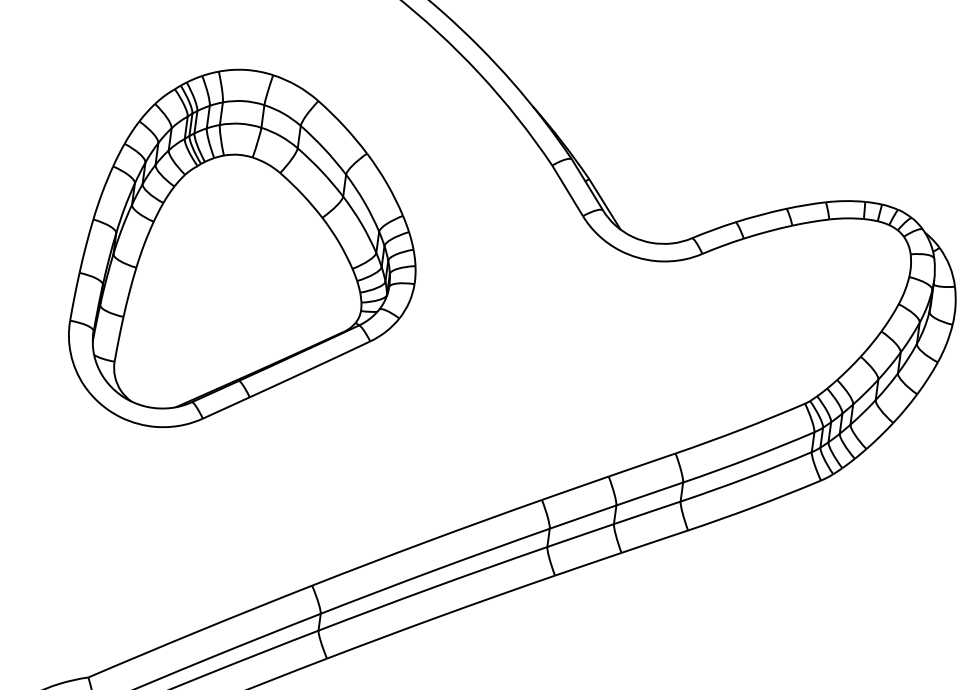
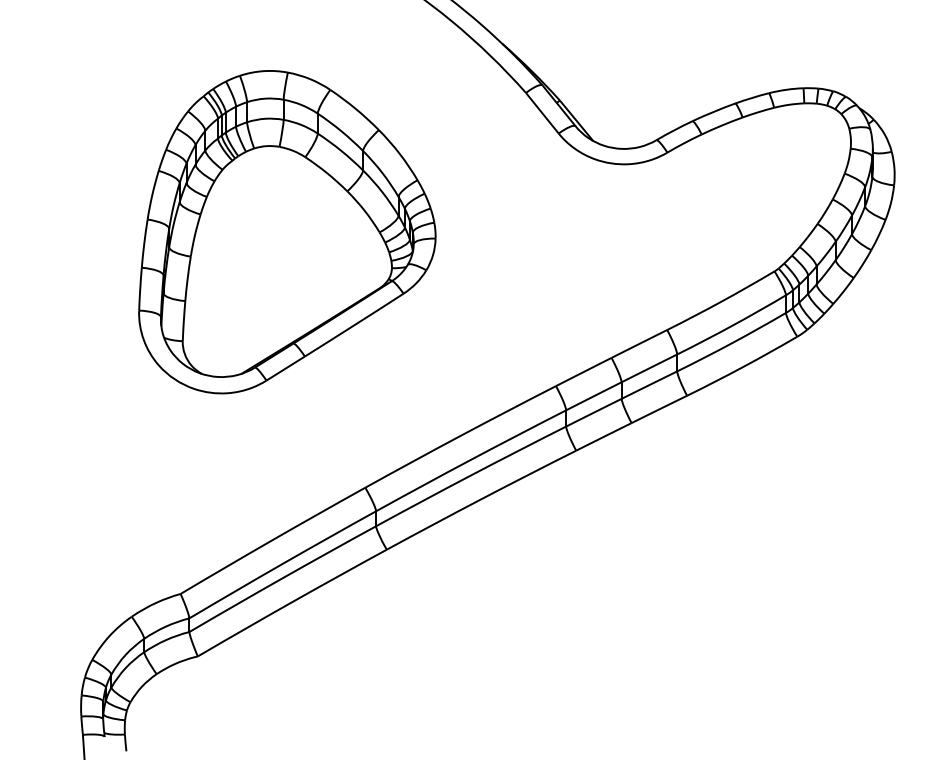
part: (248, 255) -> (287, 232), moved

